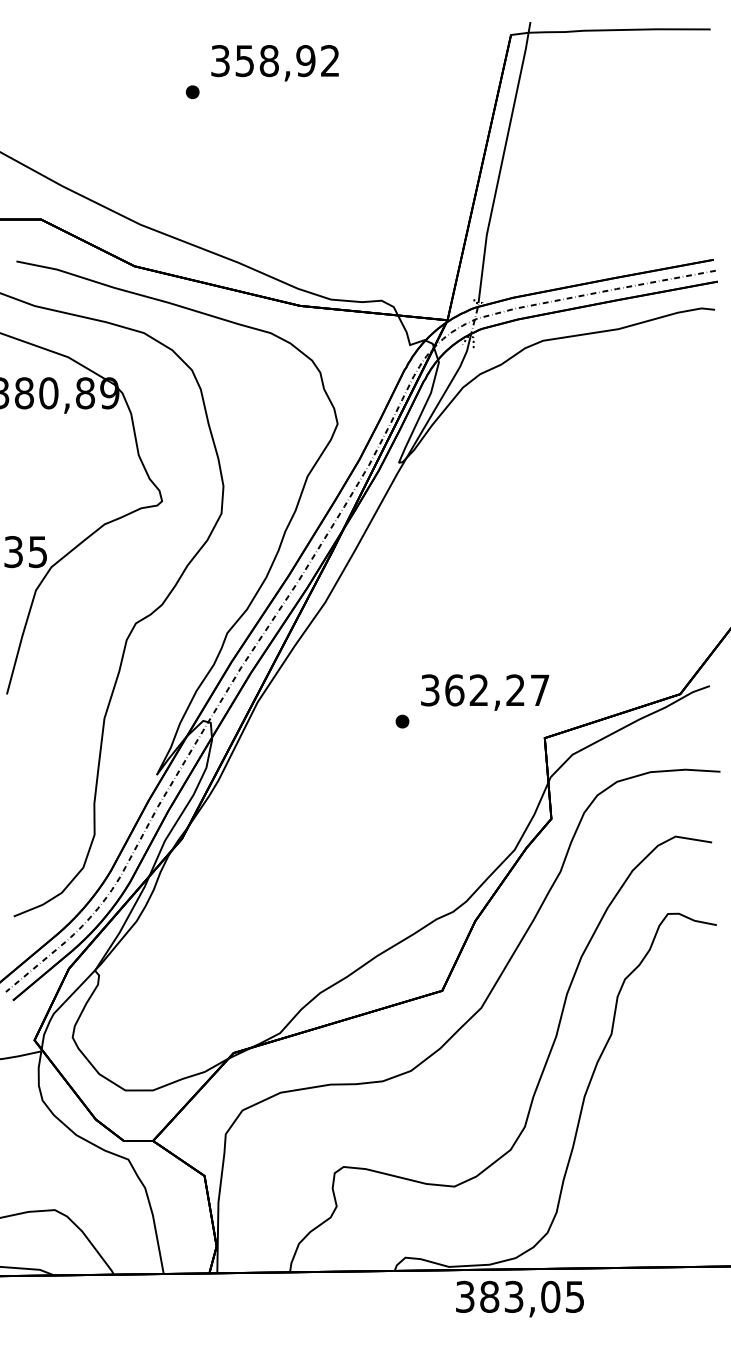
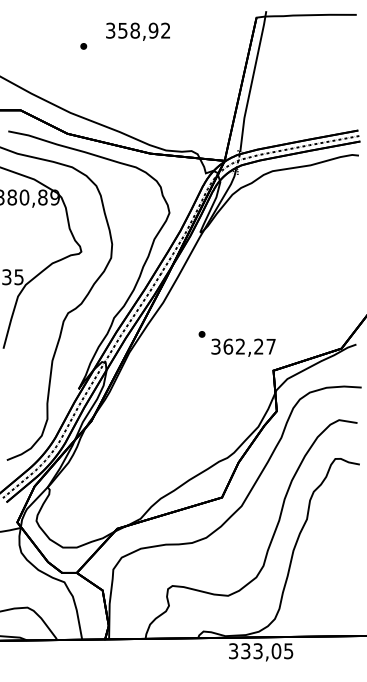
part: (192, 92) -> (83, 46), moved
part: (401, 721) -> (201, 334), moved
text: (488, 1297) -> (245, 651), 383,05 -> 333,05

